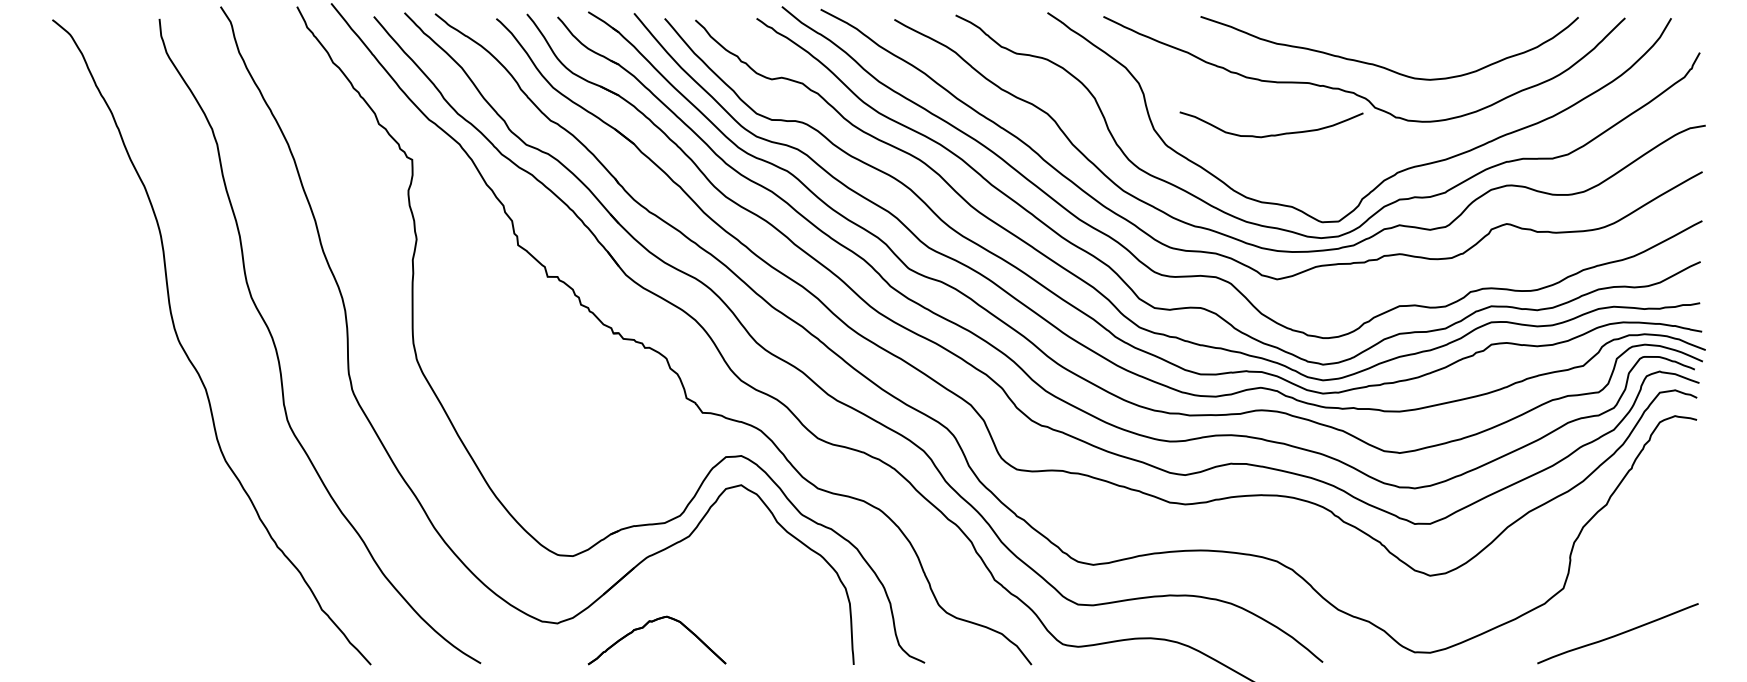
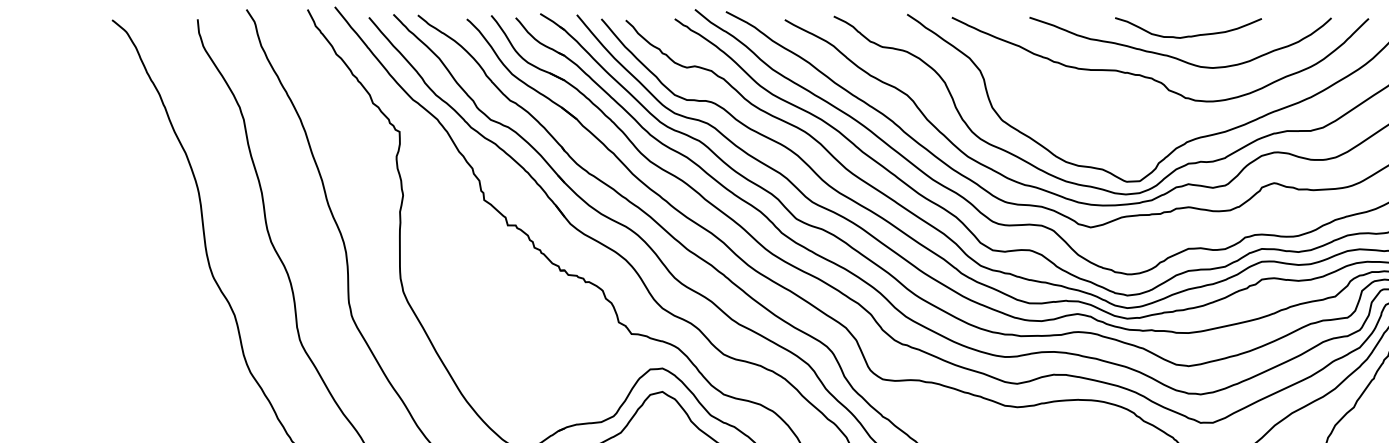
curve: (1271, 134) -> (1188, 35), moved

